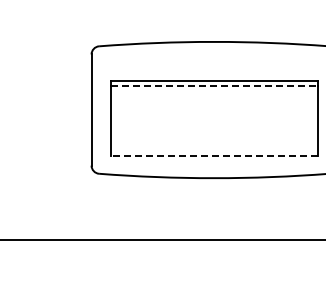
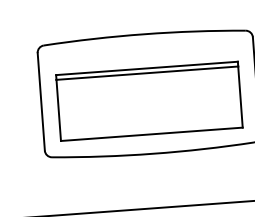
line: (214, 86) -> (147, 73), dashed -> solid
line: (214, 156) -> (152, 134), dashed -> solid

